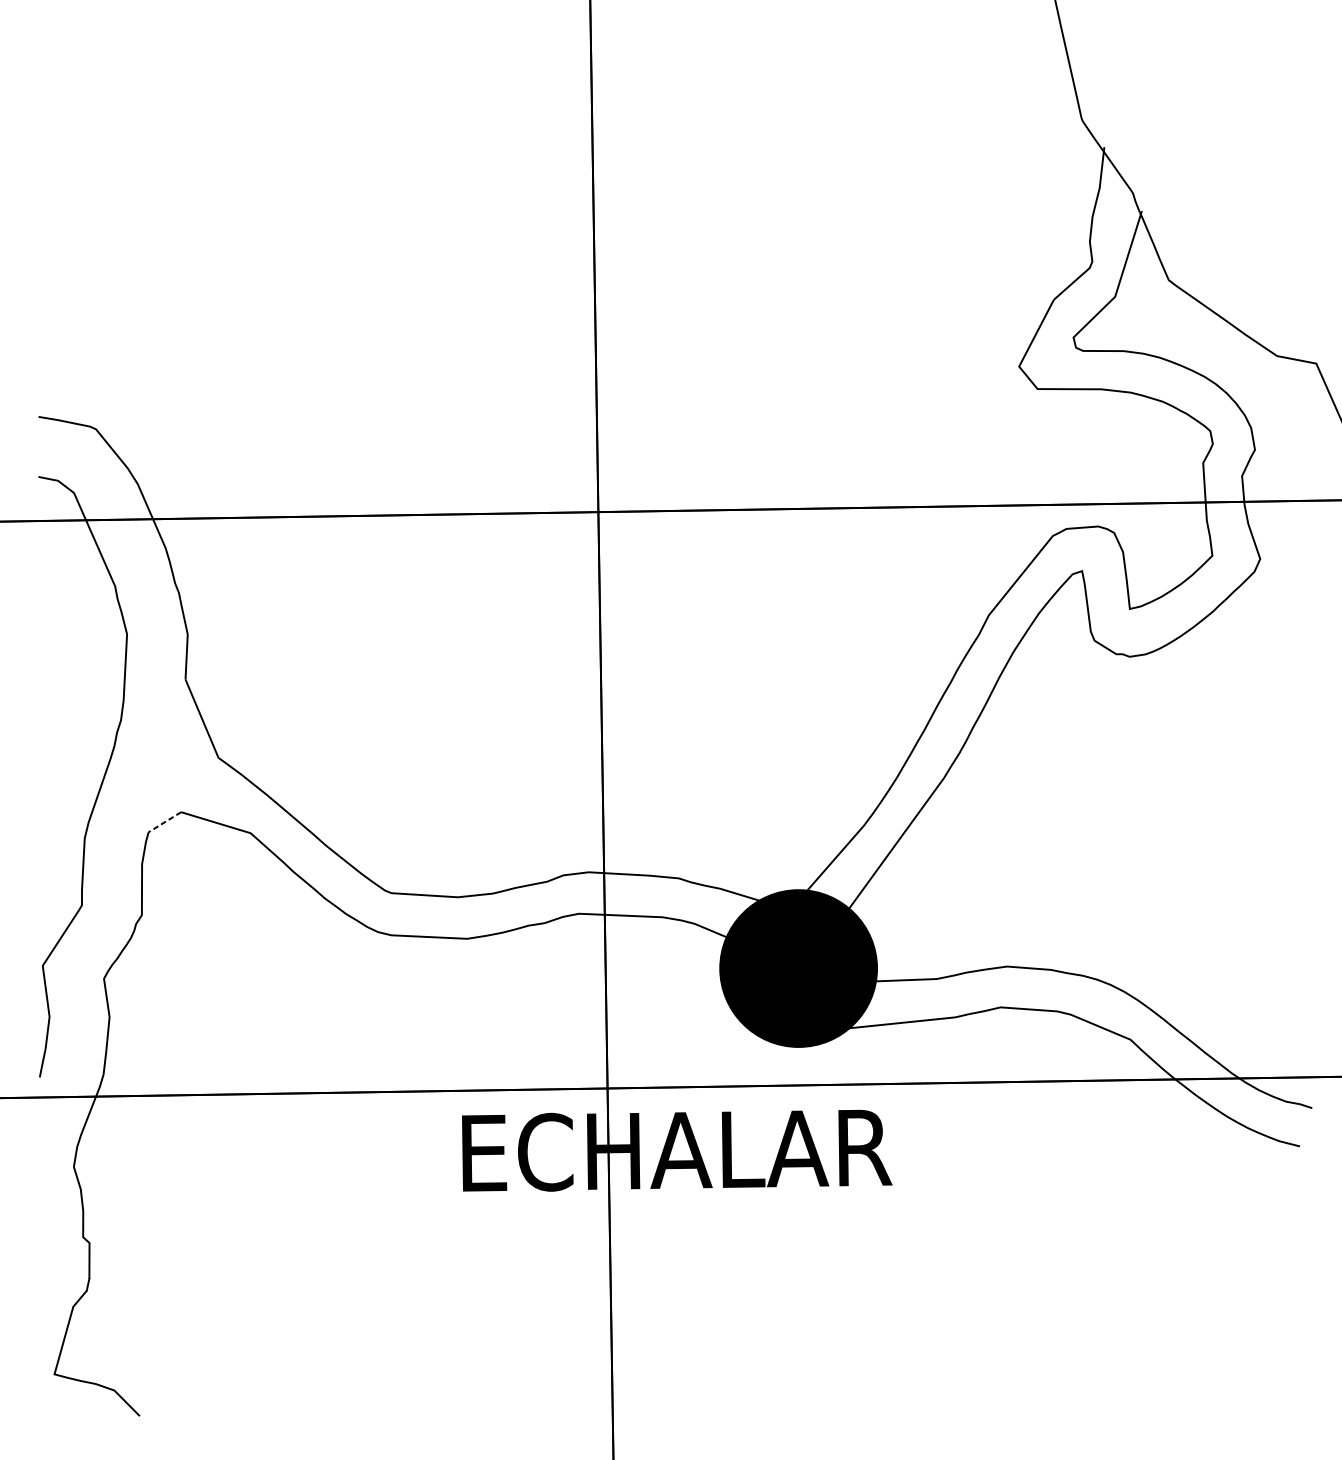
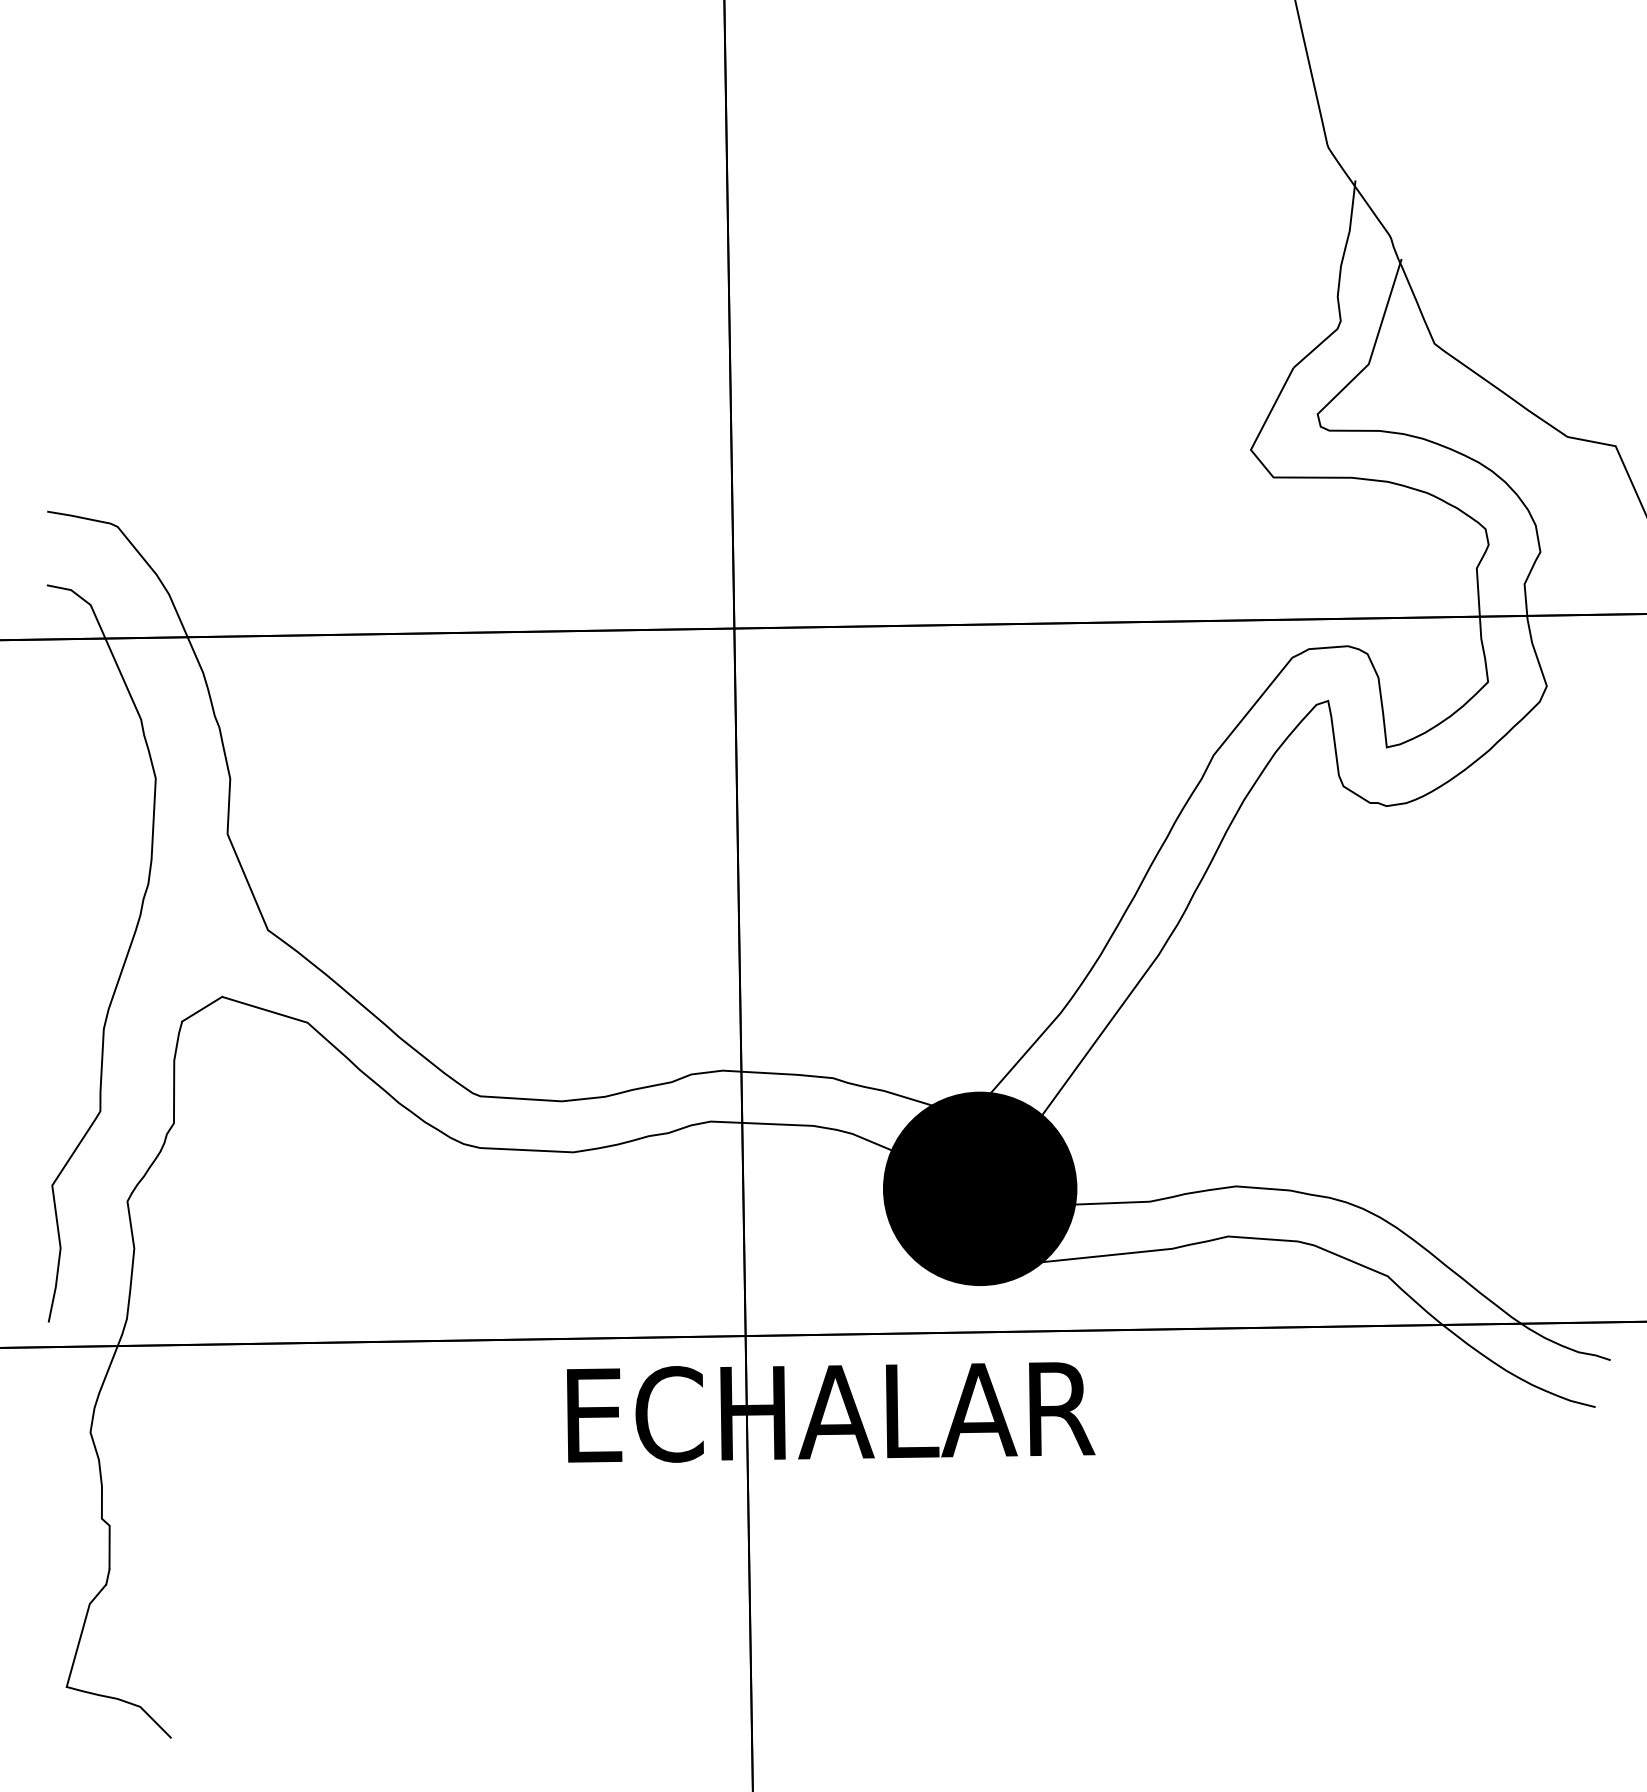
line: (164, 822) -> (201, 1009), dashed -> solid

